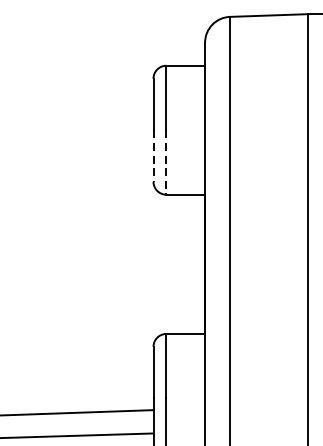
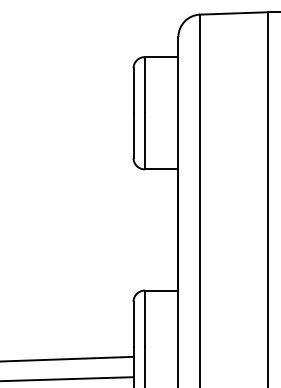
line: (153, 156) -> (133, 136), dashed -> solid
line: (166, 162) -> (144, 141), dashed -> solid

